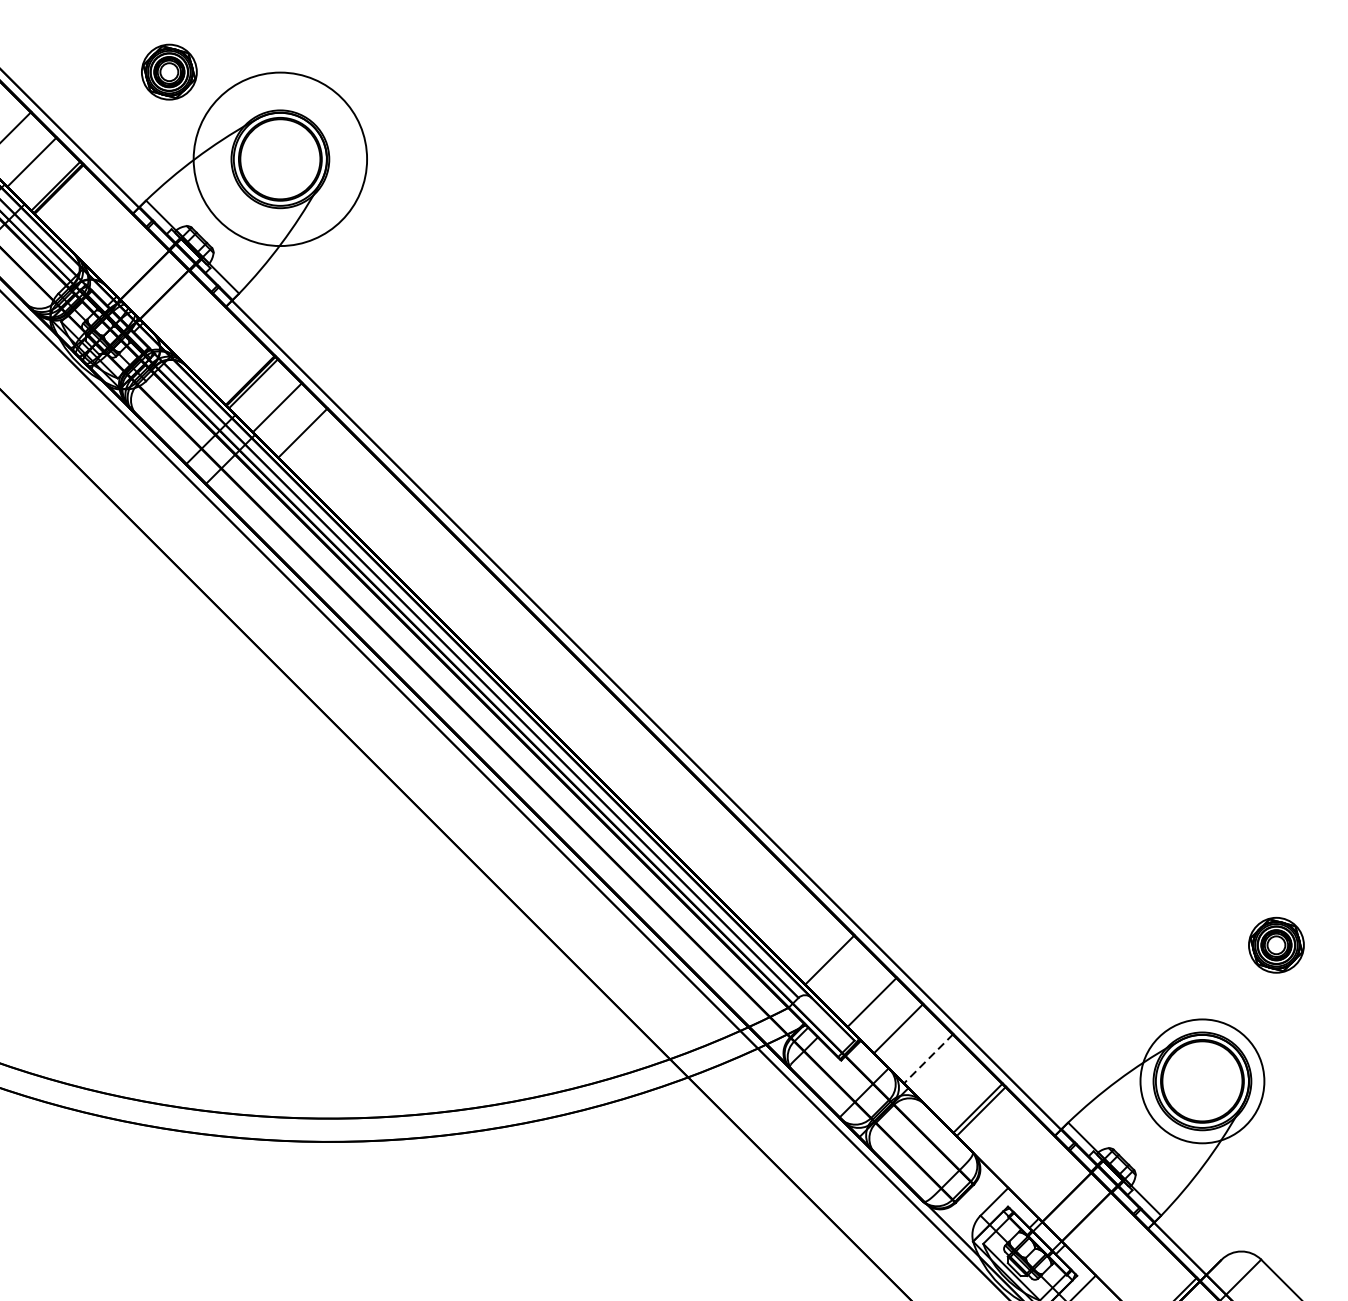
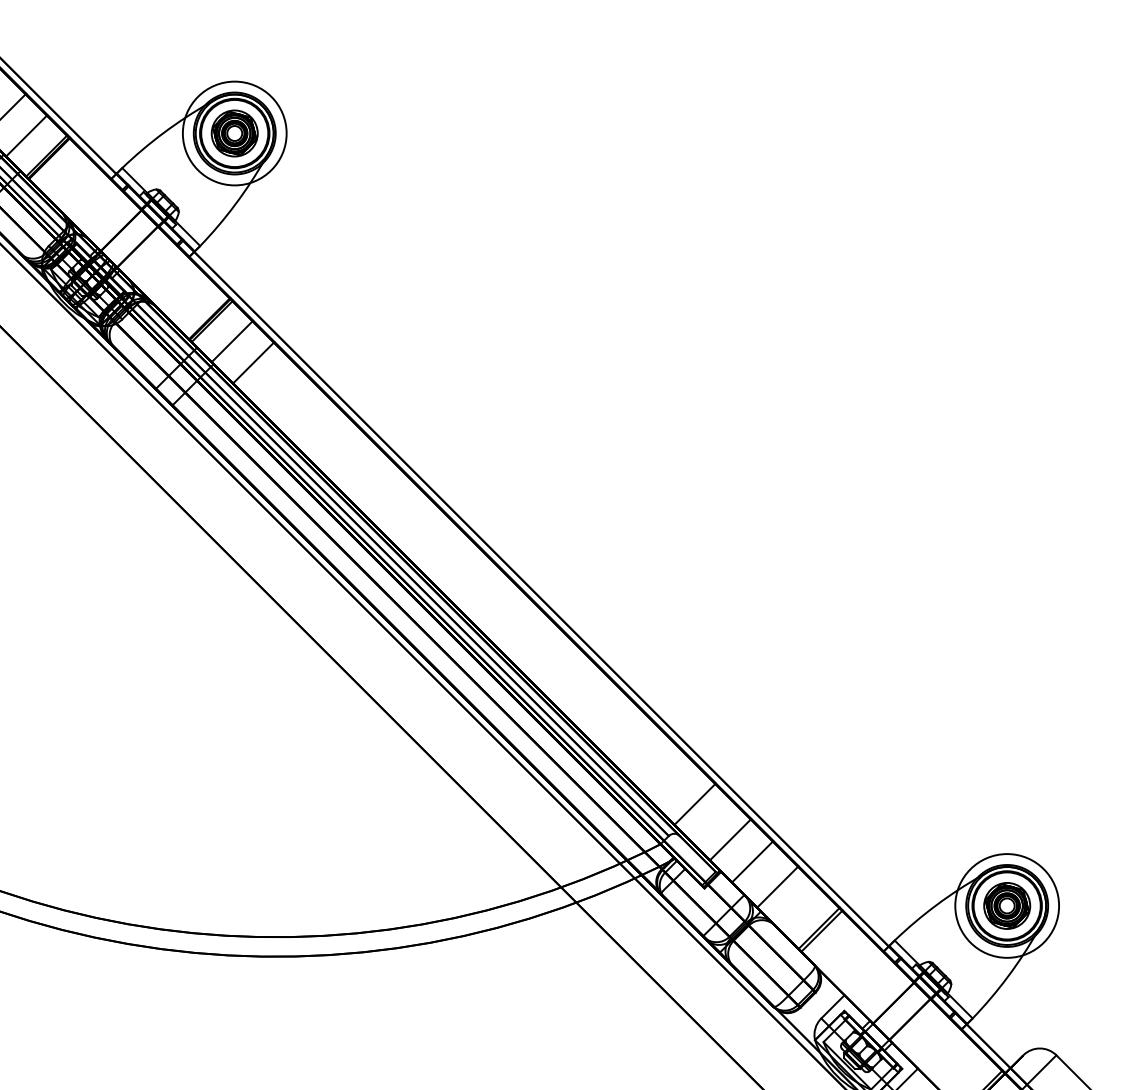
part: (169, 72) -> (234, 133), moved
circle: (280, 159) -> (234, 133), size x0.71
part: (1276, 944) -> (1007, 905), moved
line: (928, 1059) -> (777, 887), dashed -> solid

